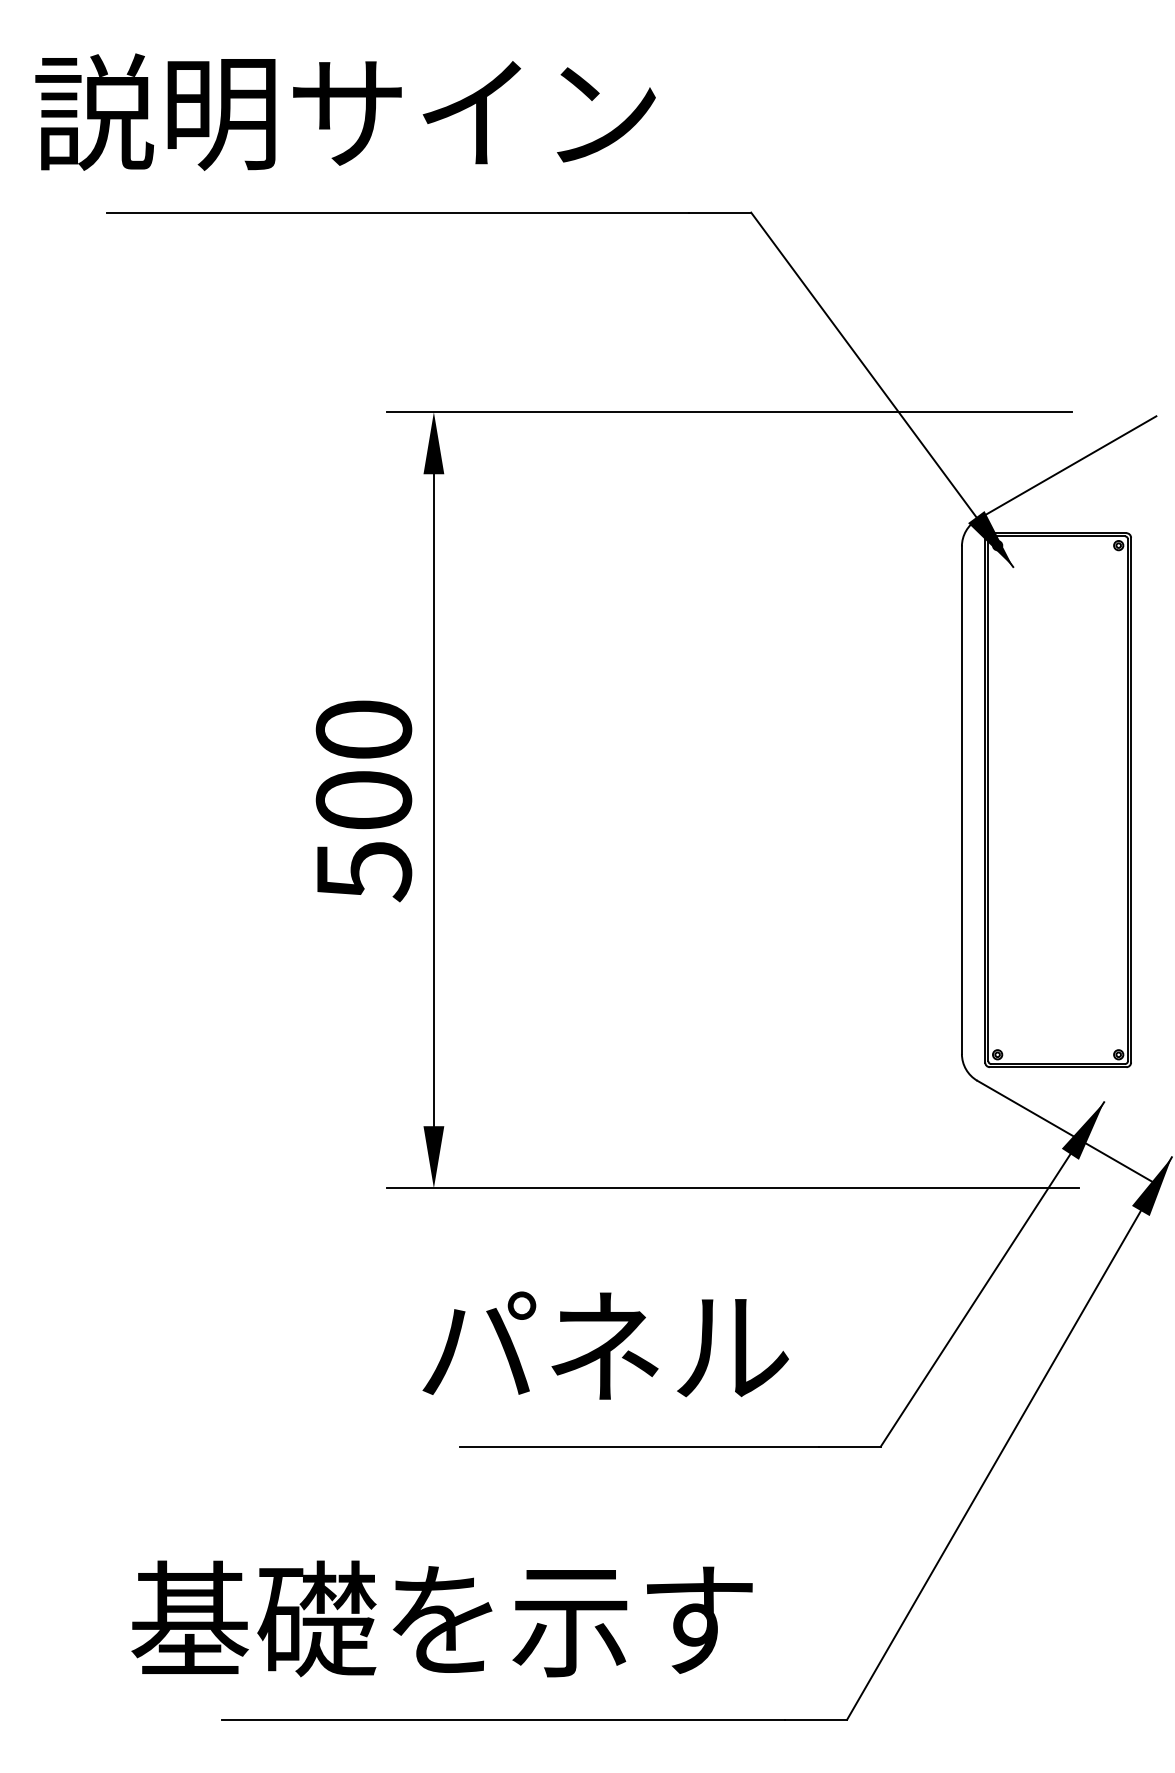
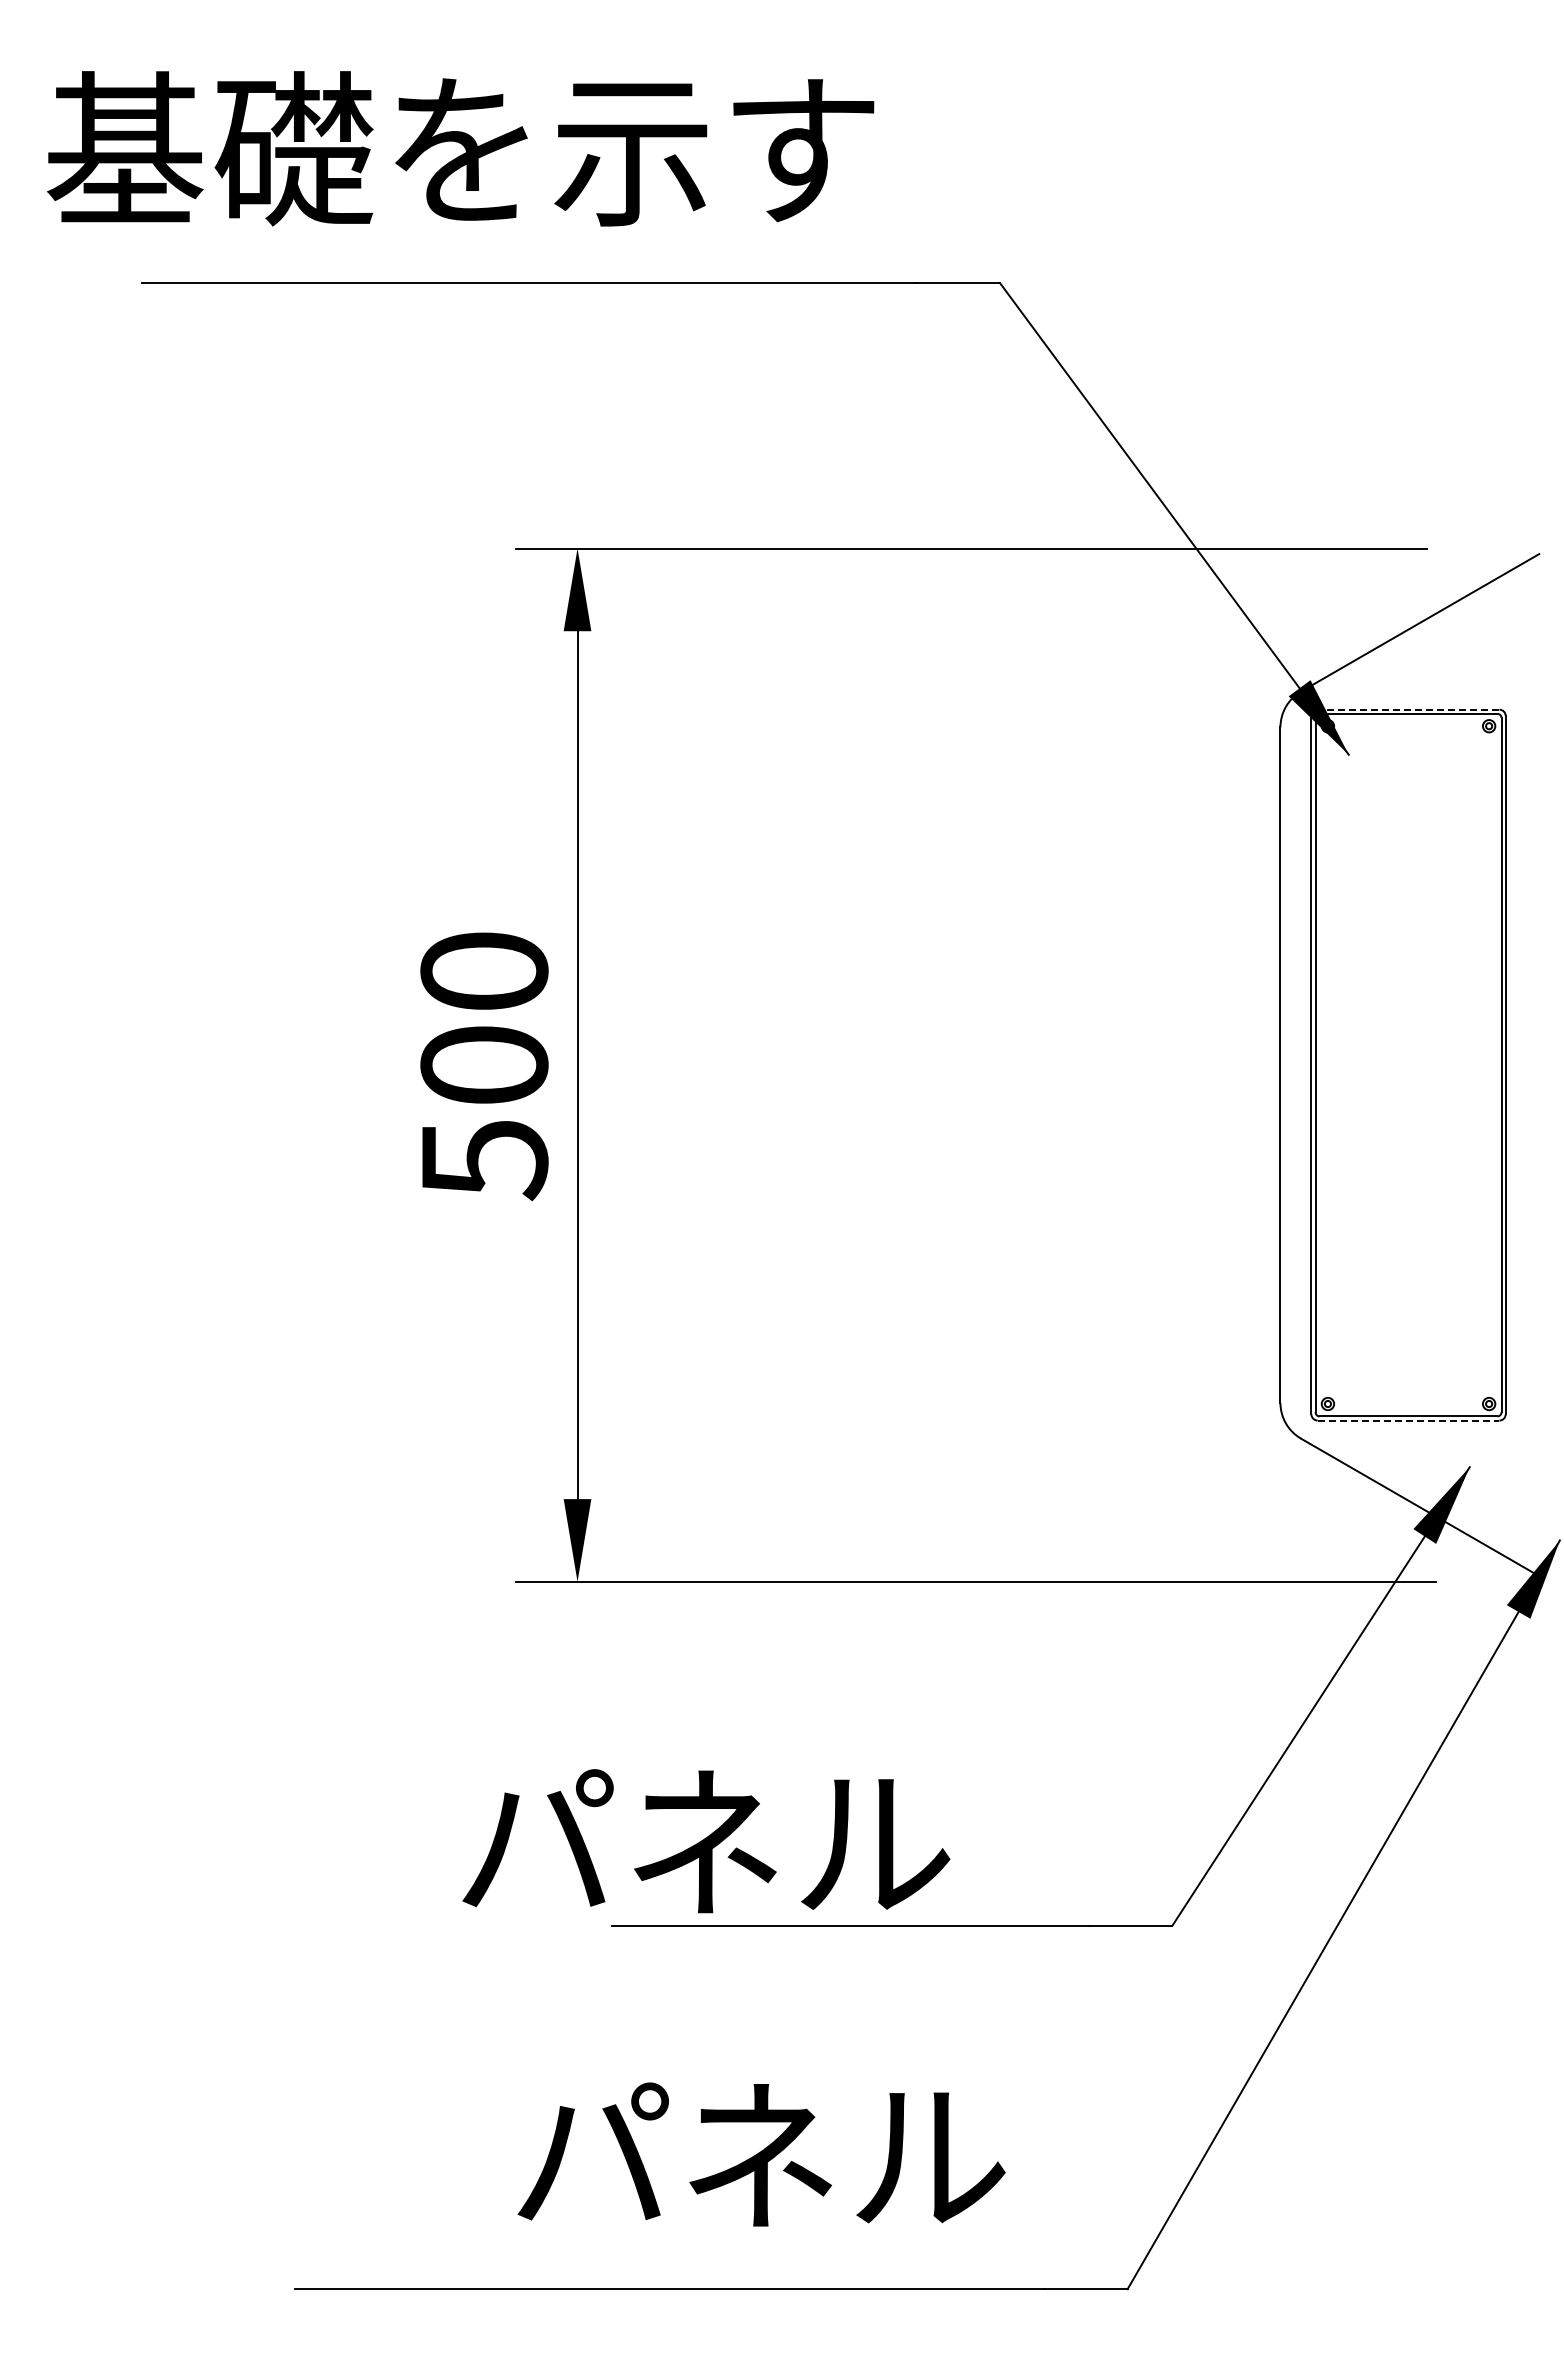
text: (345, 112) -> (460, 149), 説明サイン -> 基礎を示す
line: (1058, 533) -> (1408, 709), solid -> dashed
line: (1058, 1067) -> (1408, 1420), solid -> dashed
text: (605, 1345) -> (706, 1841), moved
text: (442, 1618) -> (589, 2154), 基礎を示す -> パネル

